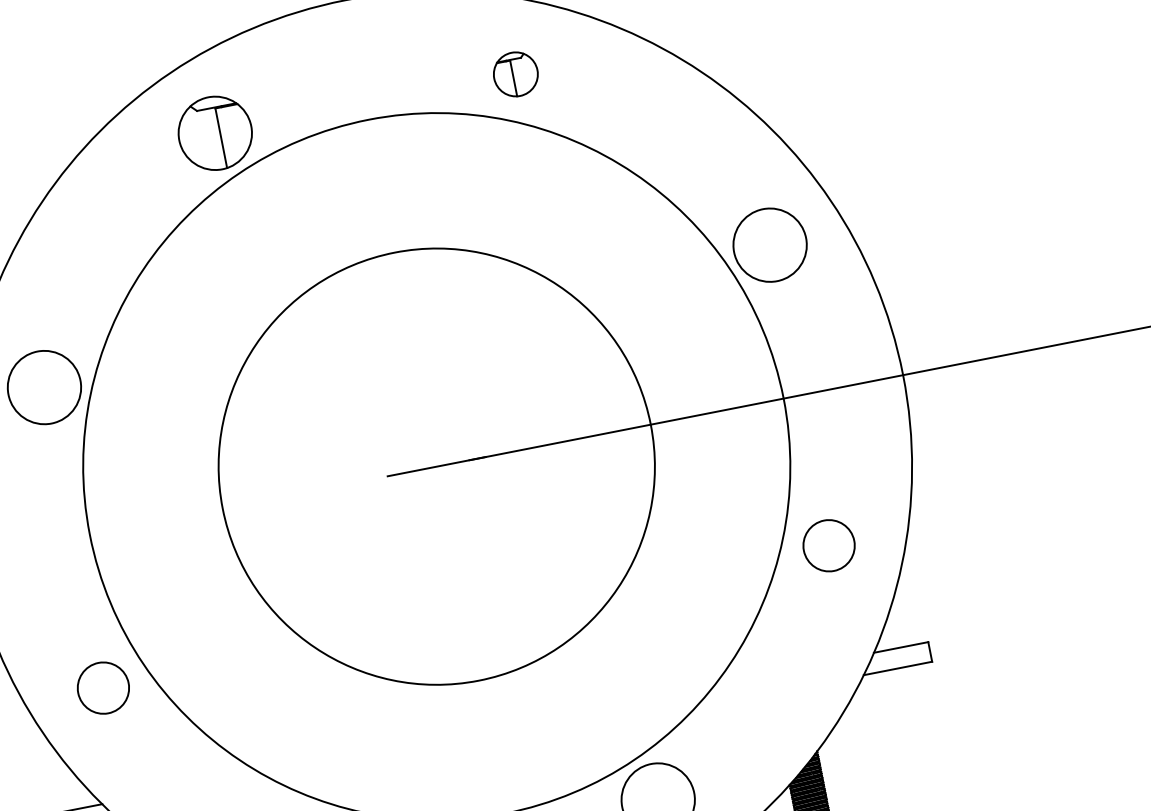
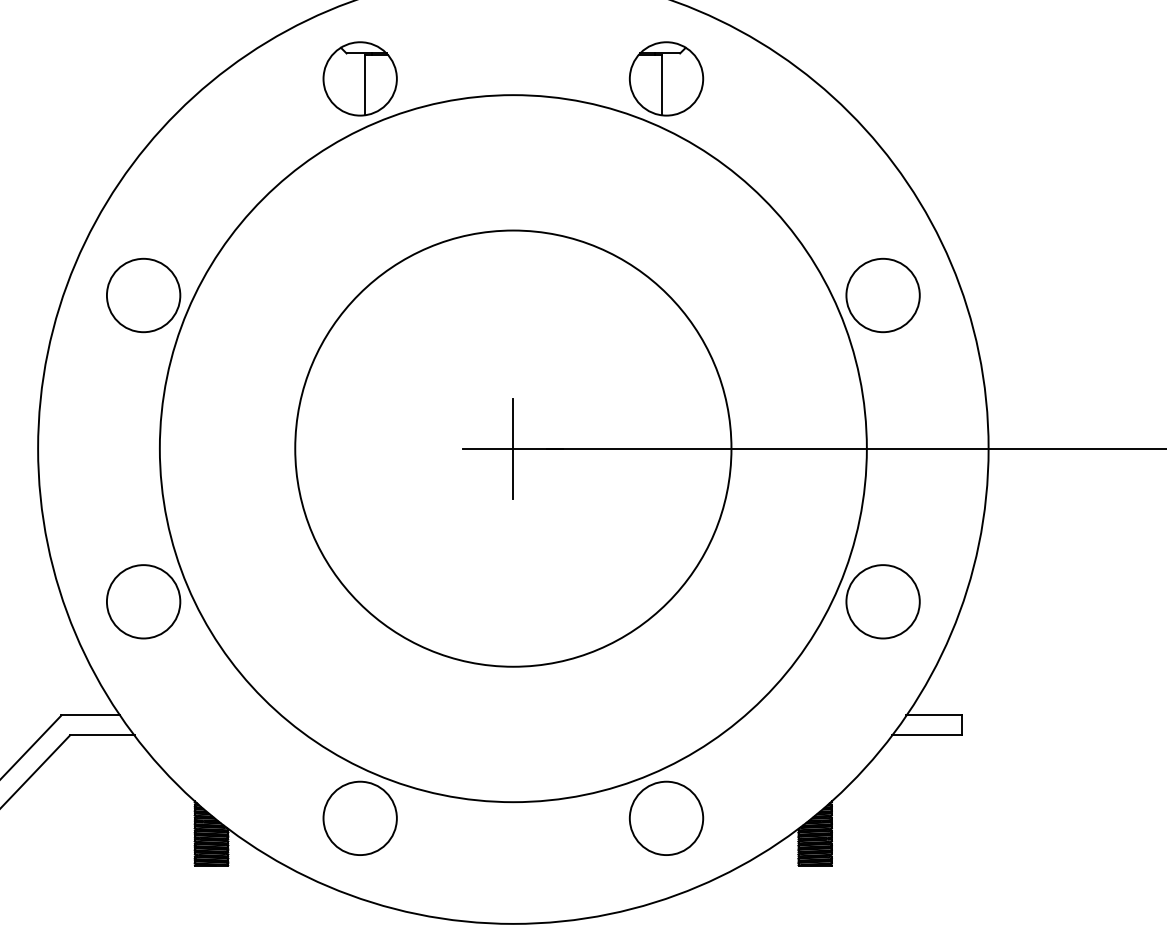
part: (515, 73) -> (666, 78), size x1.67
line: (436, 466) -> (513, 448), added
circle: (828, 545) -> (882, 601), size x1.43
circle: (103, 687) -> (143, 601), size x1.43

